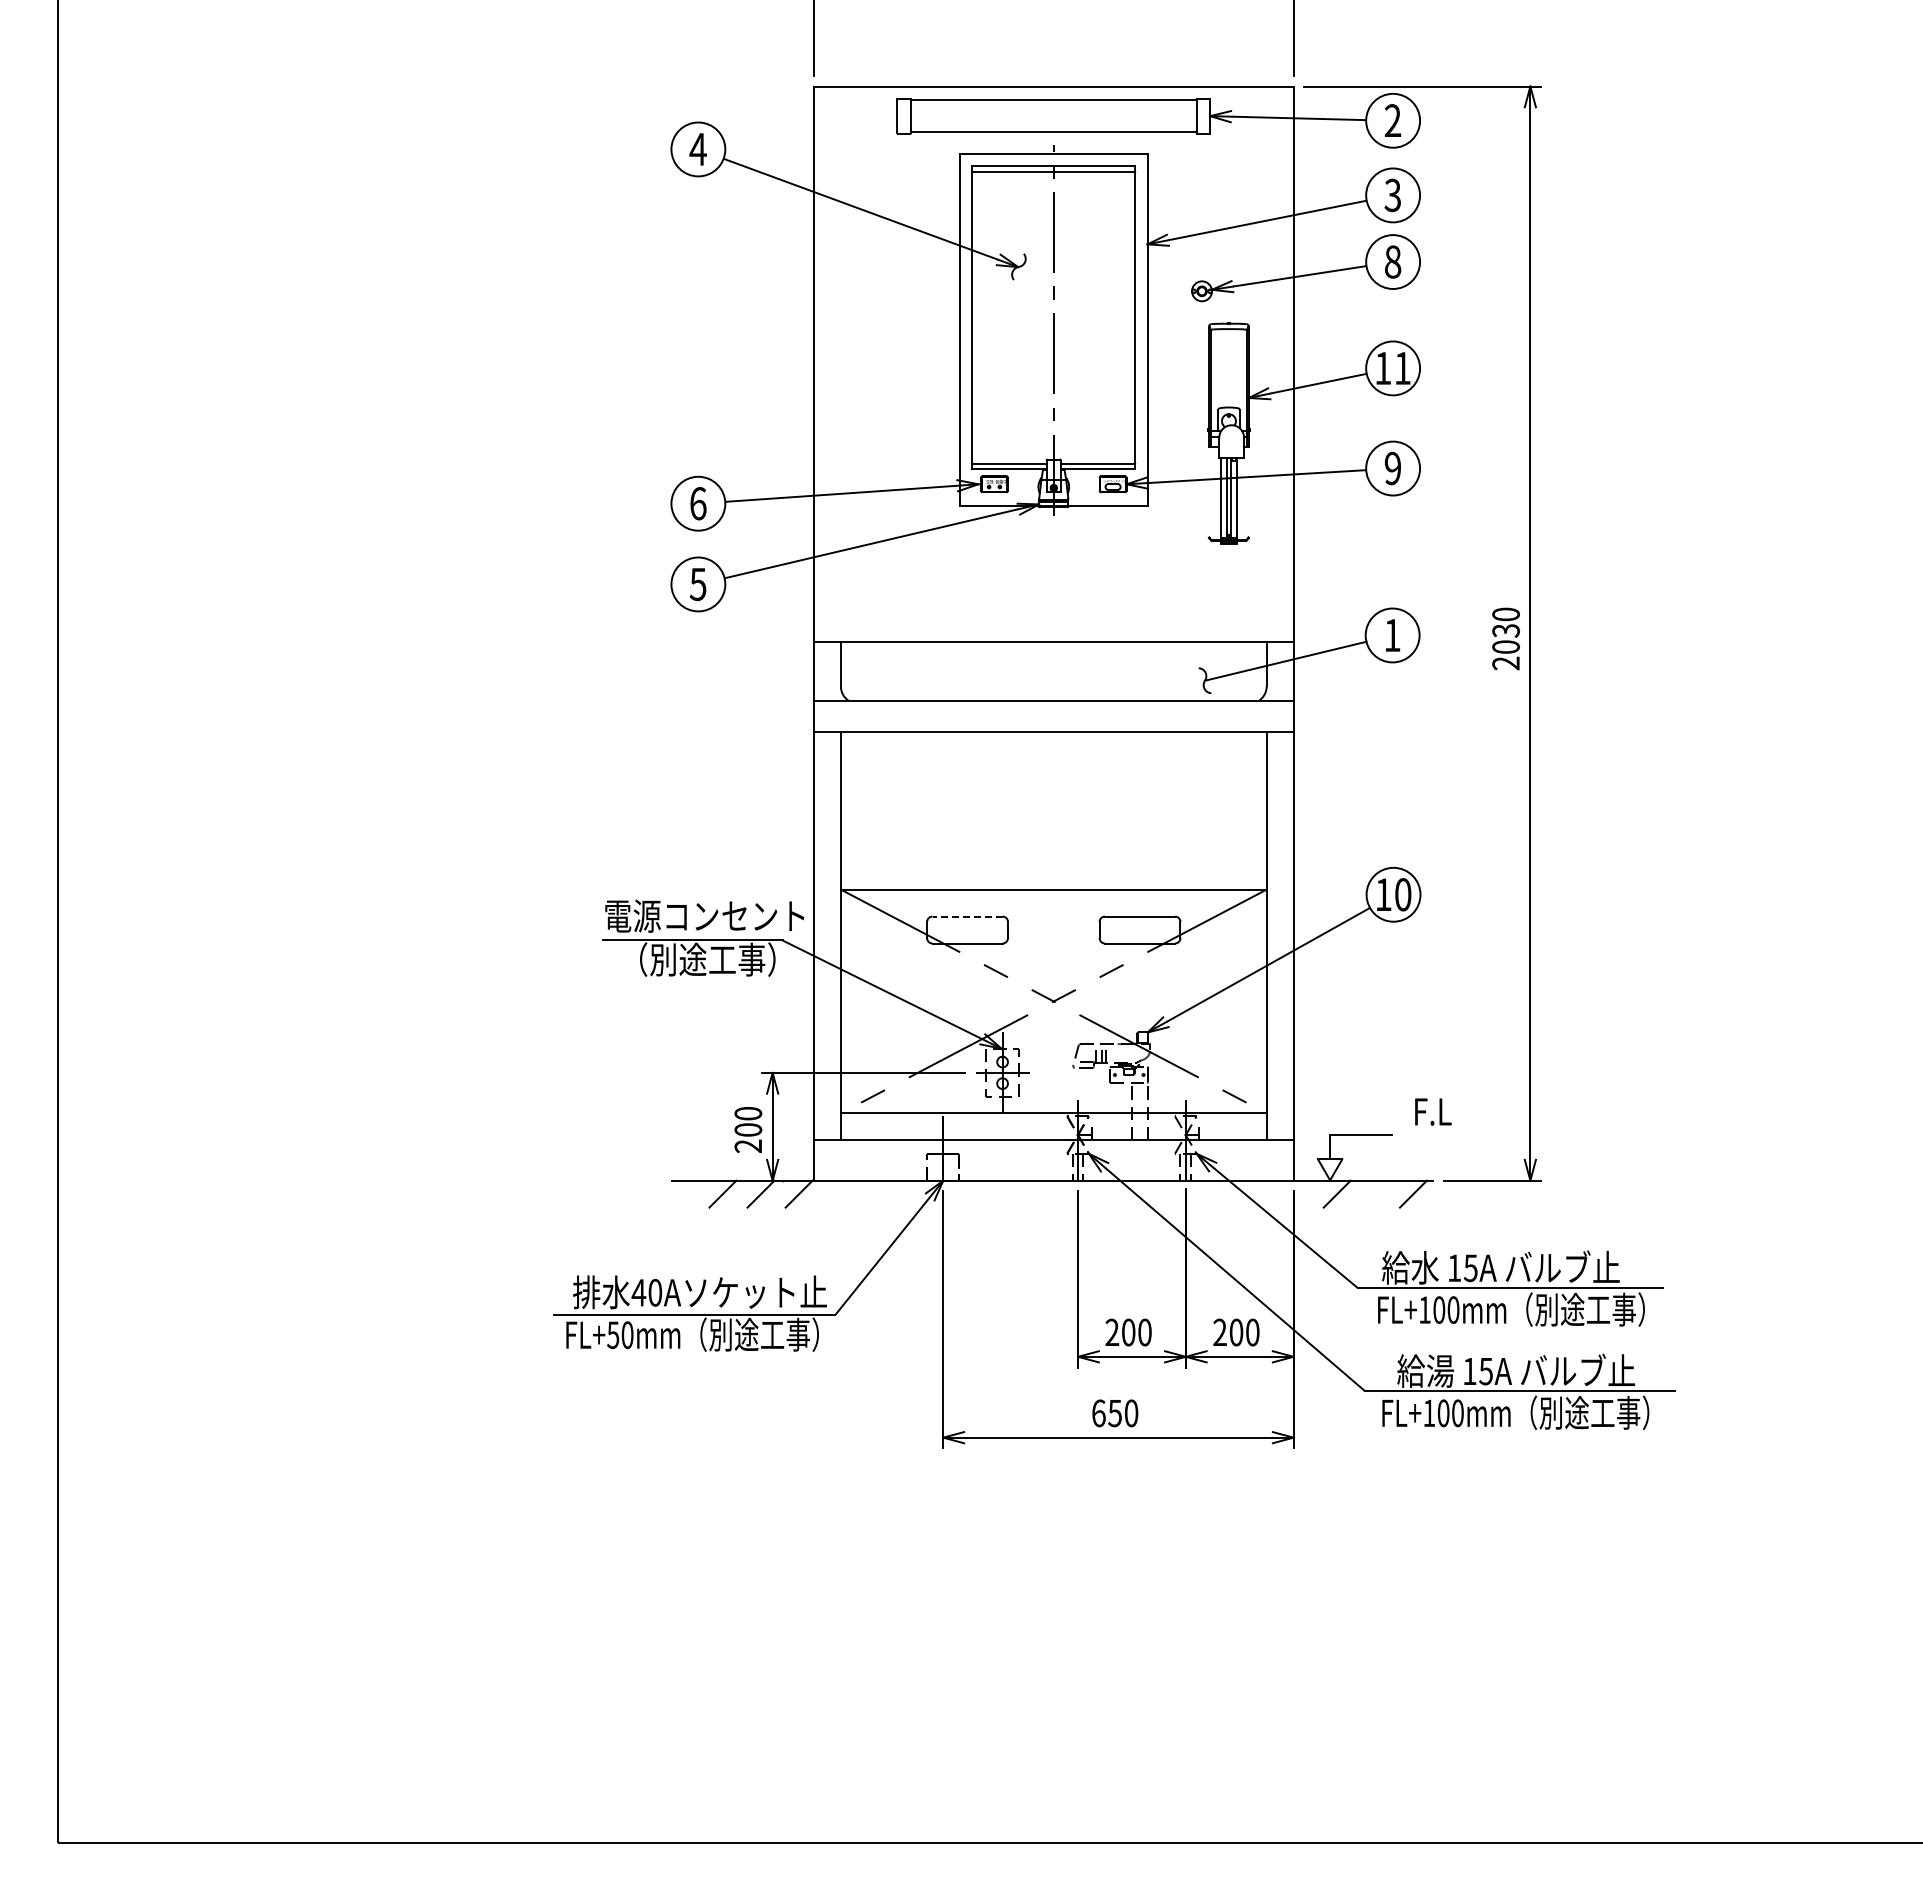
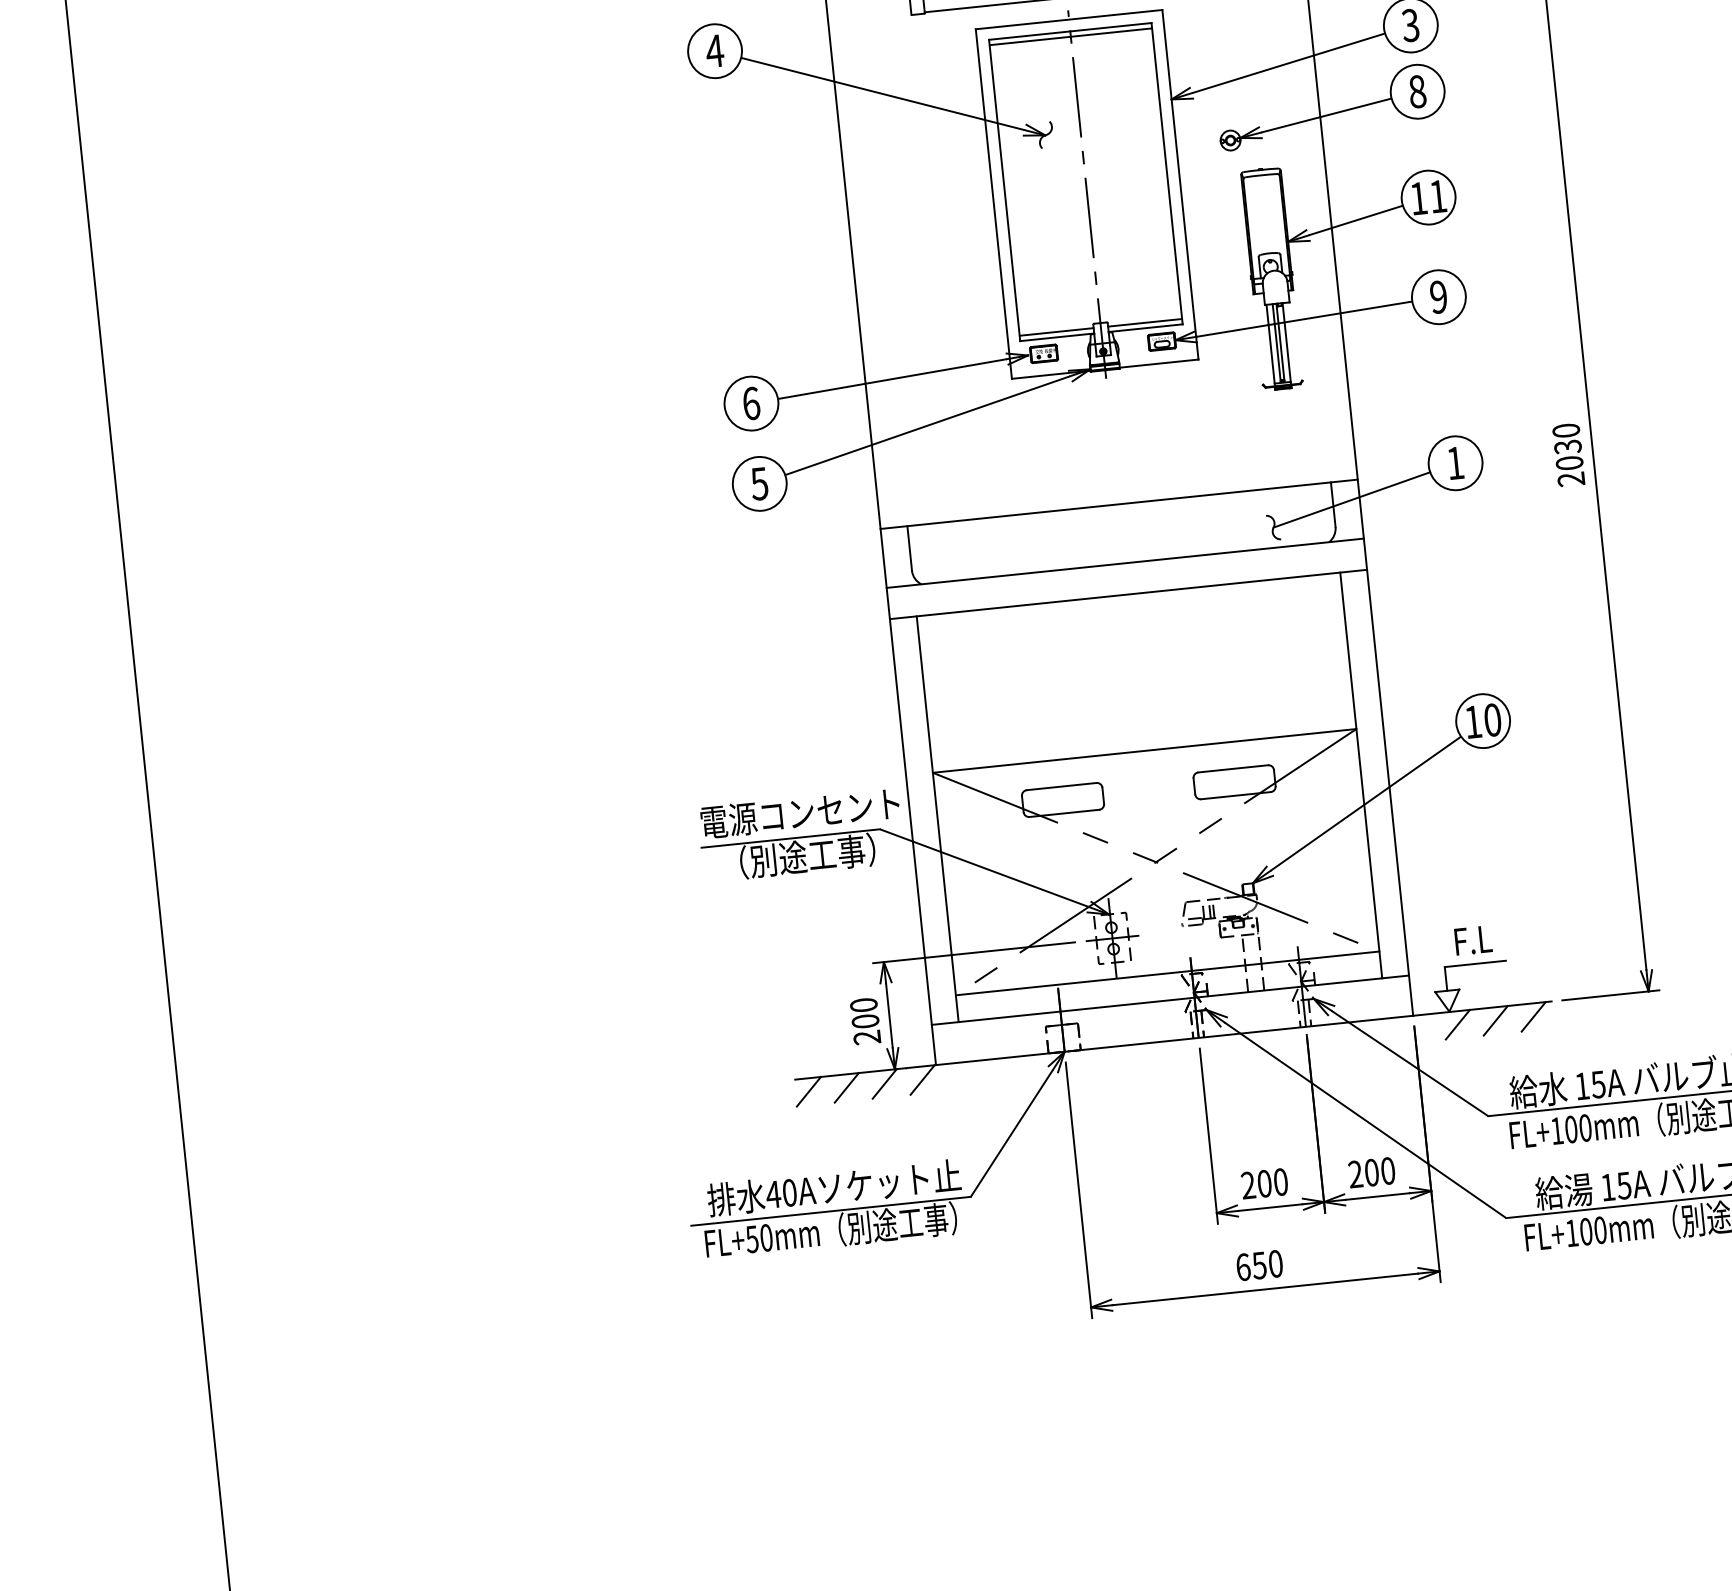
line: (967, 916) -> (1061, 786), dashed -> solid
text: (1433, 1111) -> (1473, 939), moved
line: (684, 1193) -> (808, 1091), added
line: (1374, 1193) -> (1494, 1020), added

